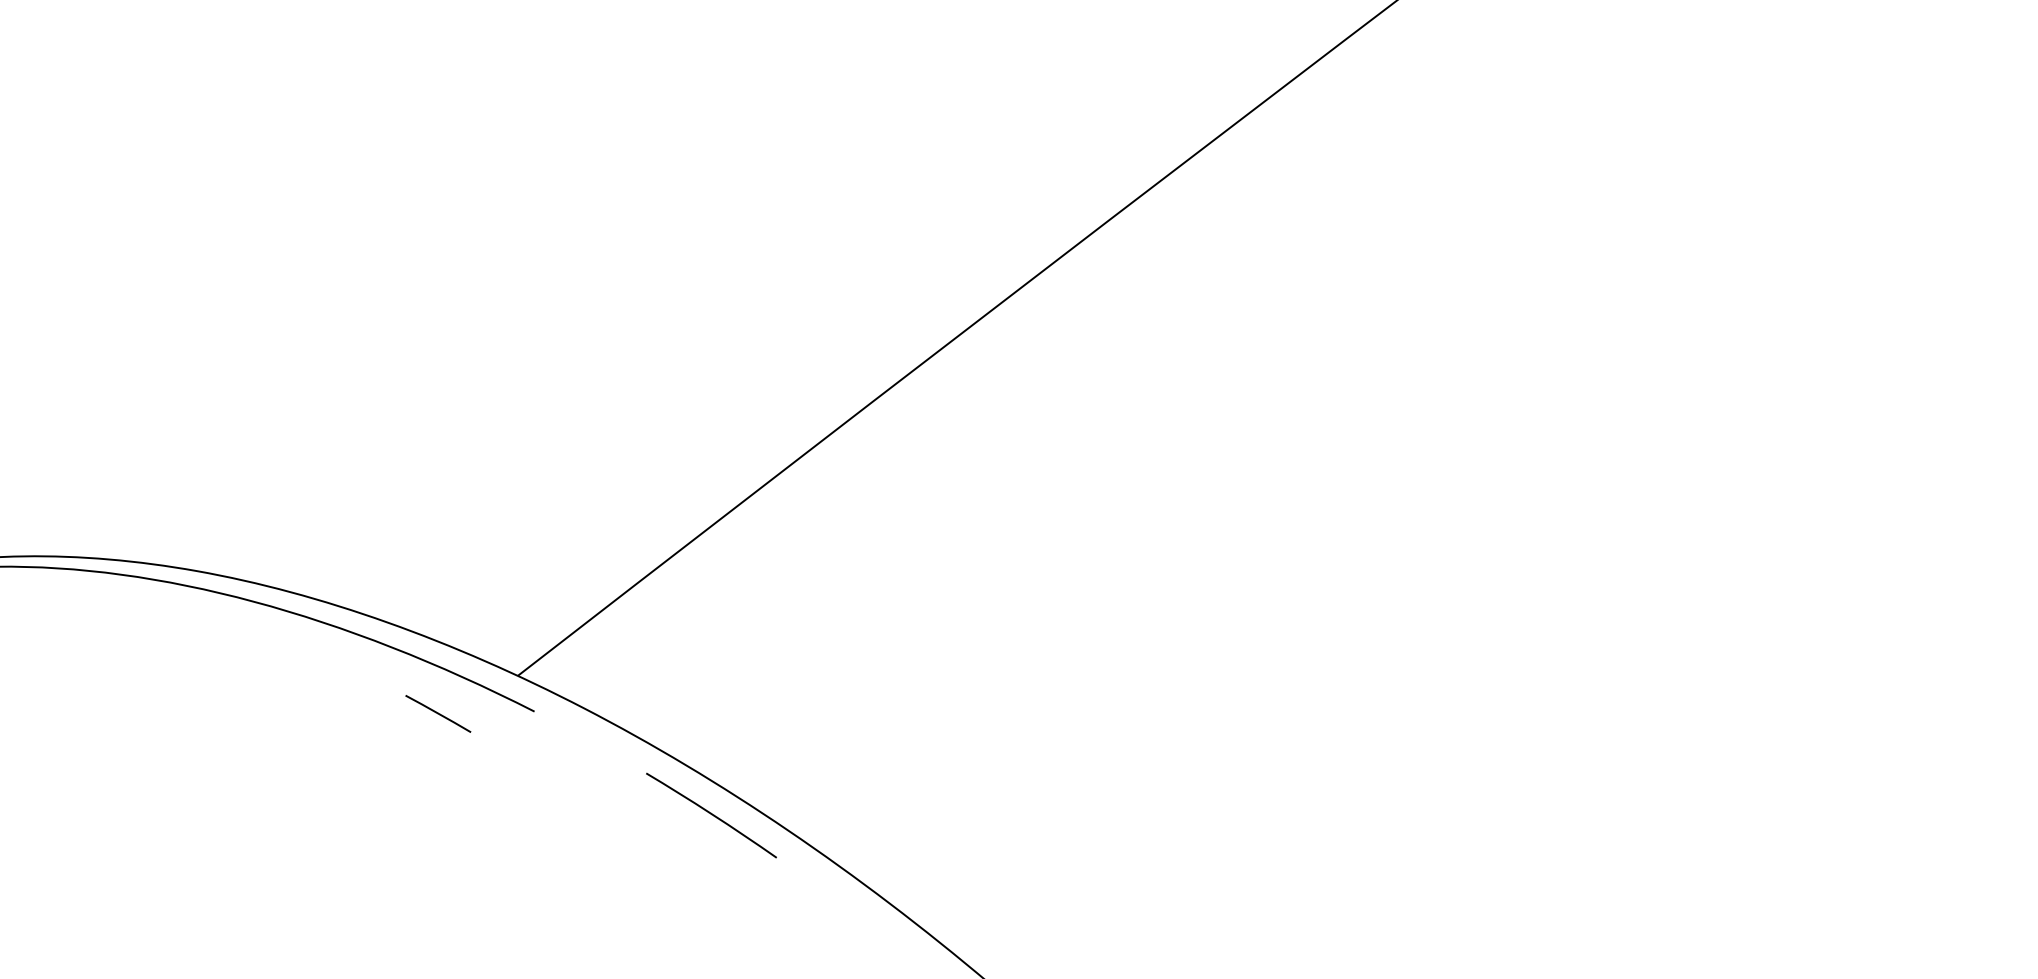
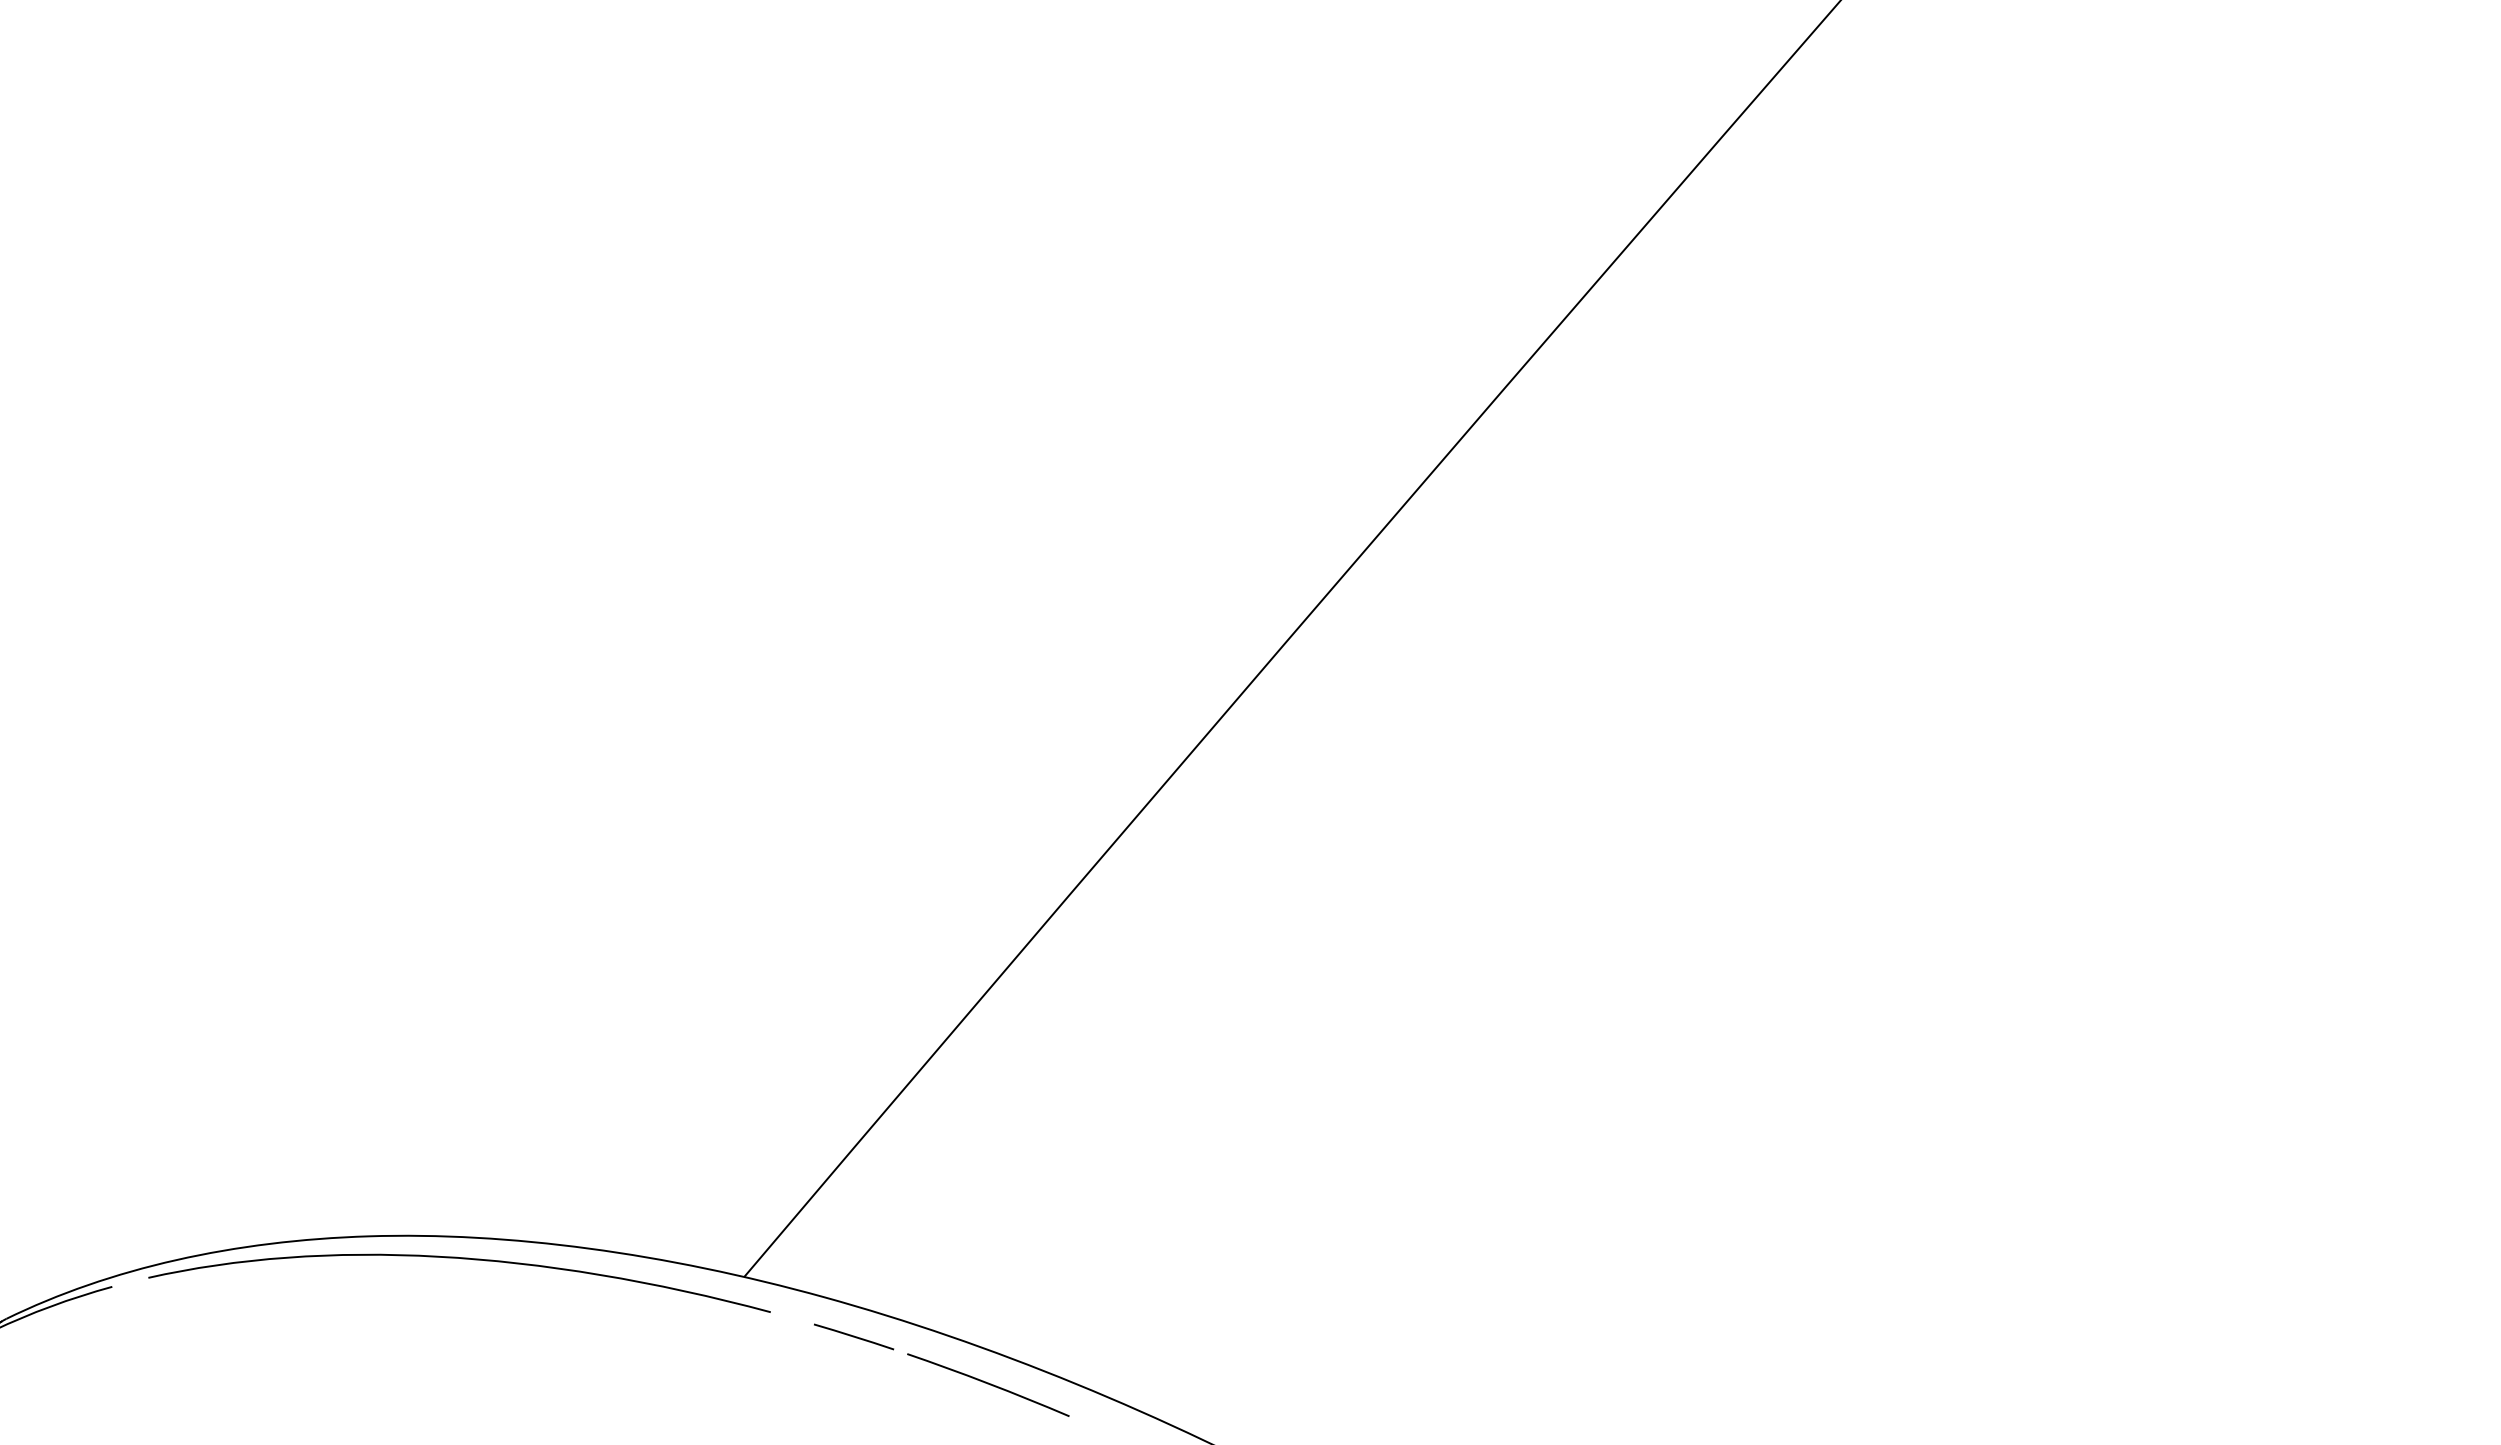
line: (438, 713) -> (854, 1336), moved

